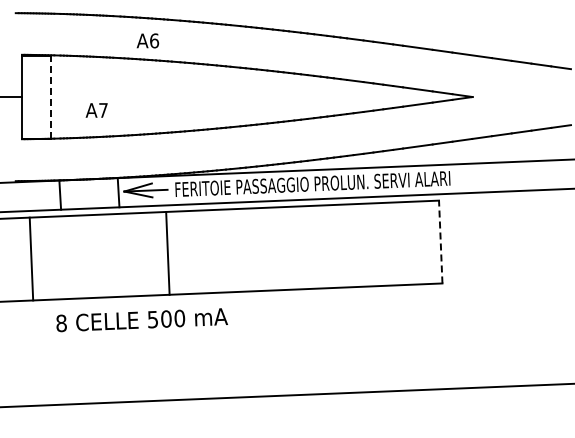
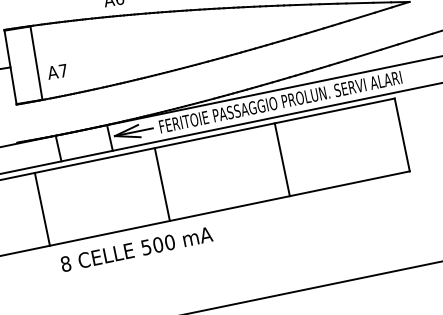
line: (51, 96) -> (36, 62), dashed -> solid
text: (96, 110) -> (57, 71), moved
line: (440, 241) -> (401, 134), dashed -> solid
line: (304, 247) -> (282, 159), added
text: (141, 320) -> (136, 249), moved

